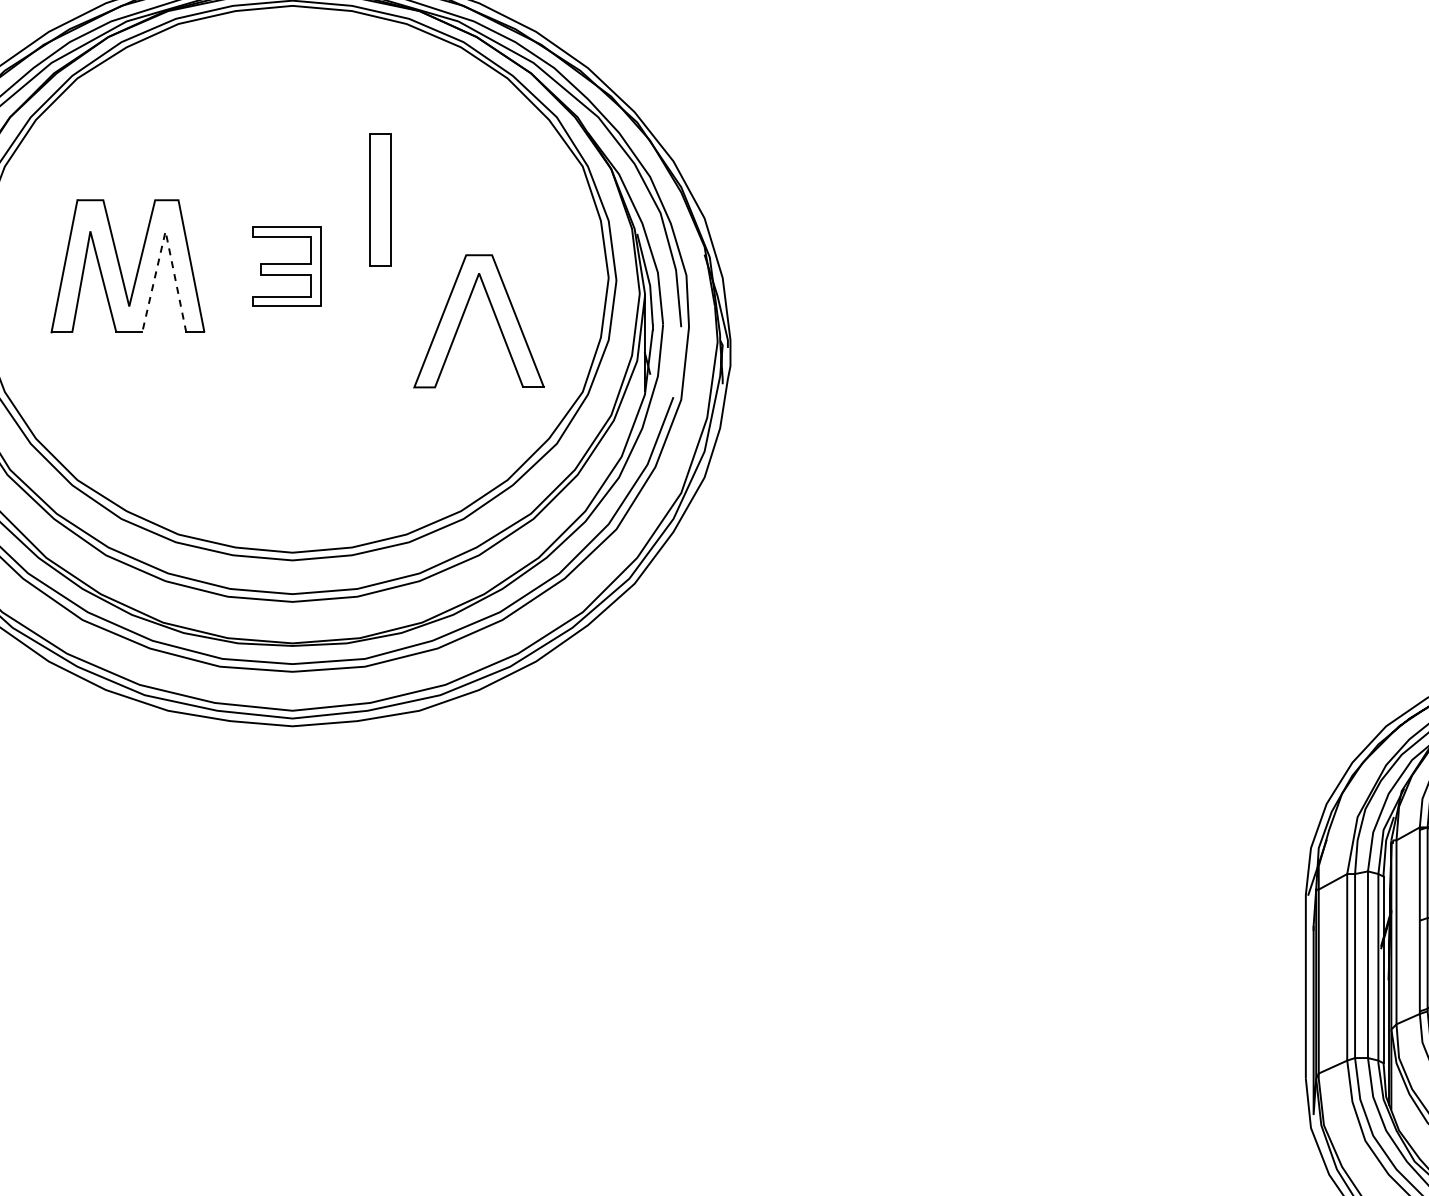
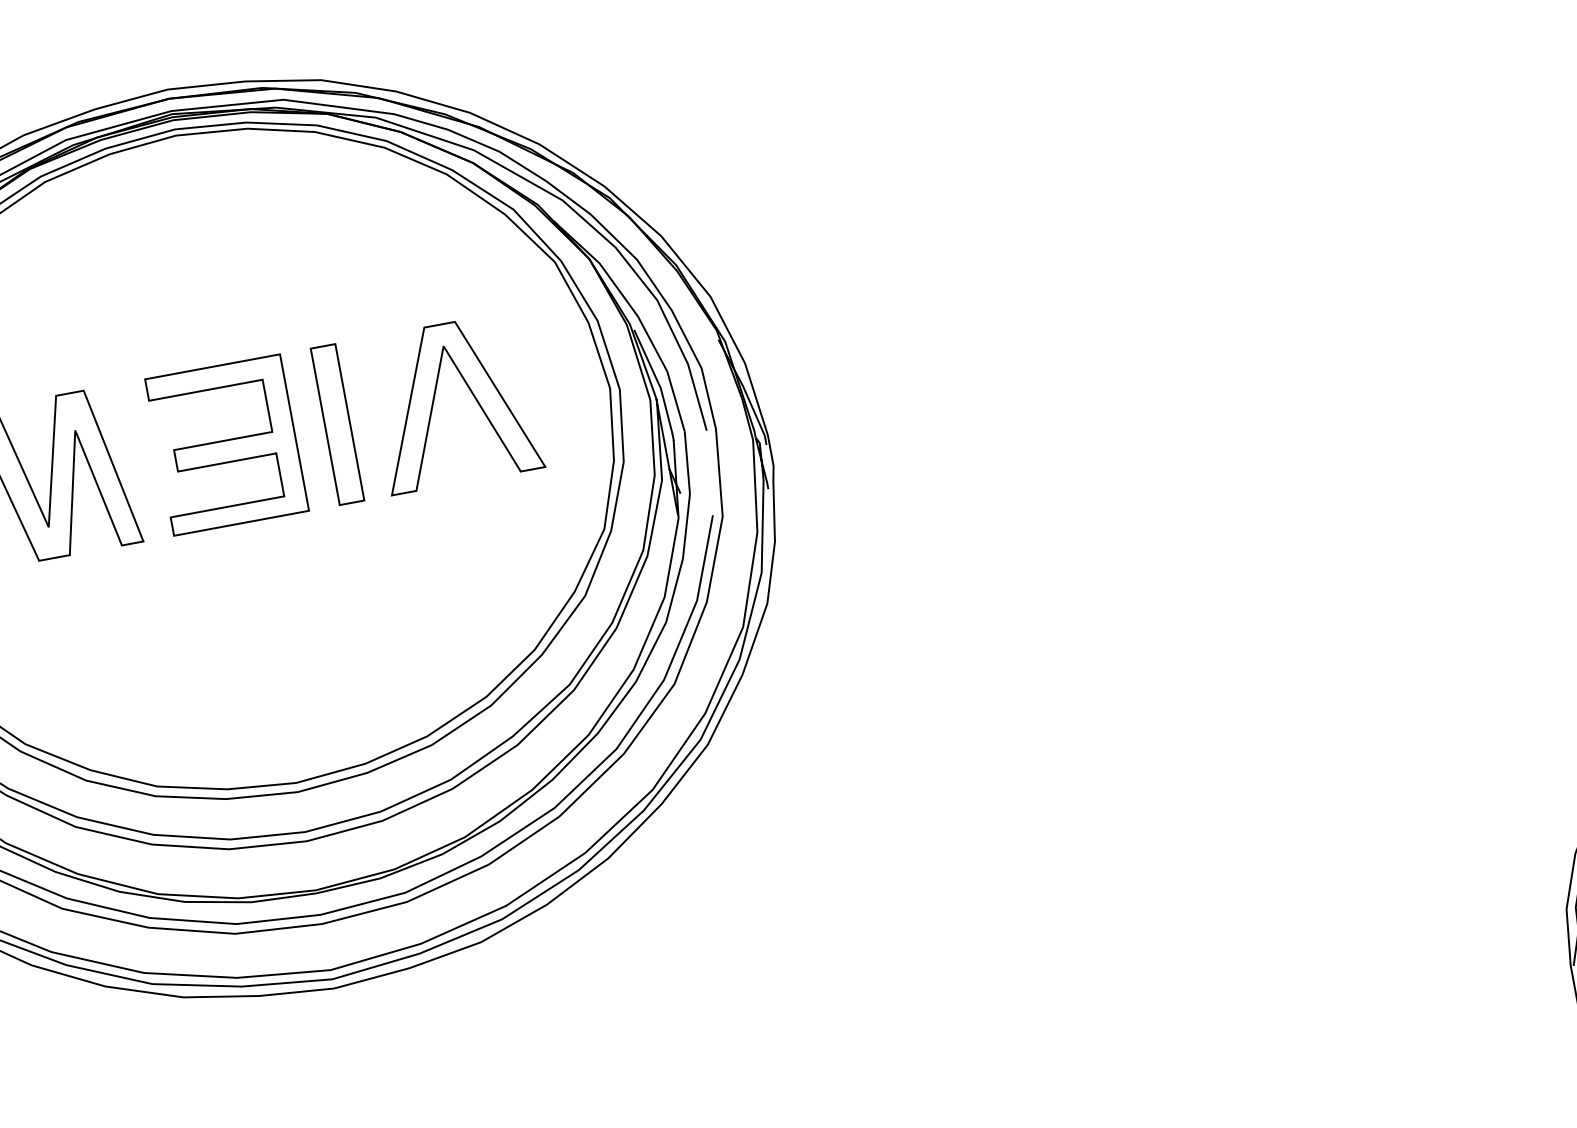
part: (380, 199) -> (337, 423), moved
line: (165, 231) -> (75, 430), dashed -> solid
part: (286, 265) -> (225, 444), size x1.67
part: (464, 314) -> (435, 398), moved

